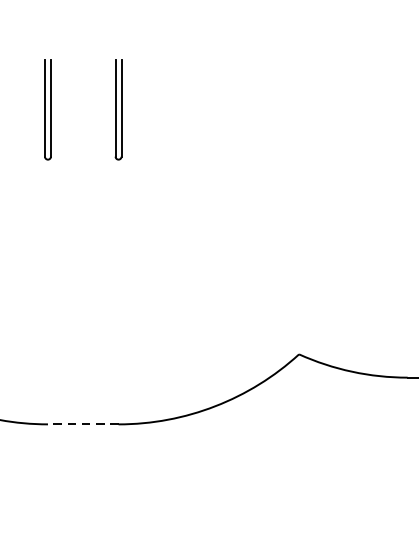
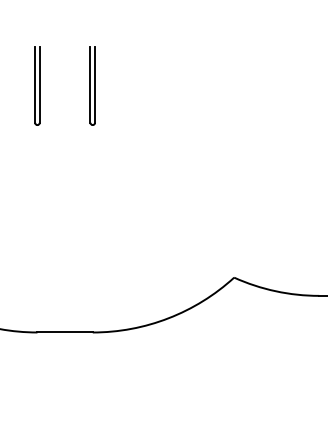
line: (83, 424) -> (65, 332), dashed -> solid

